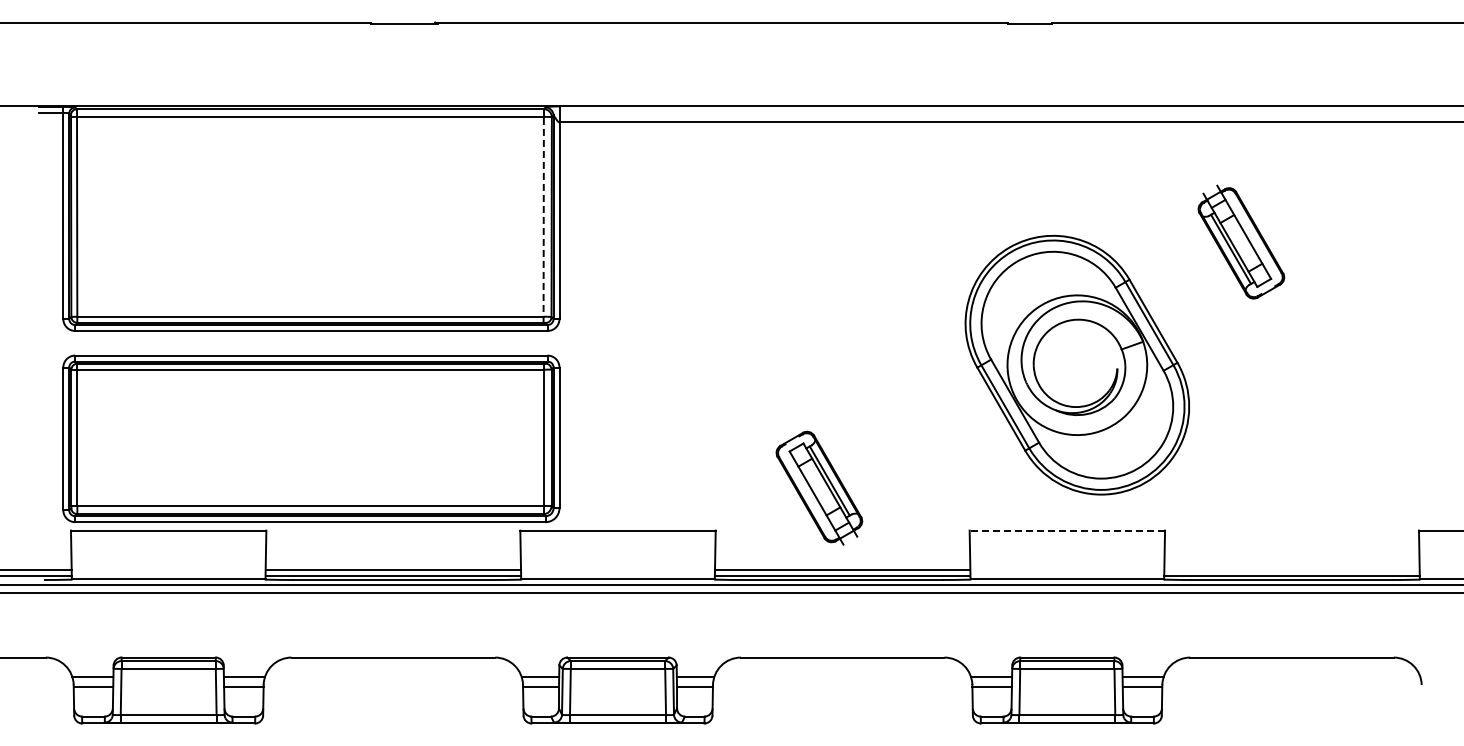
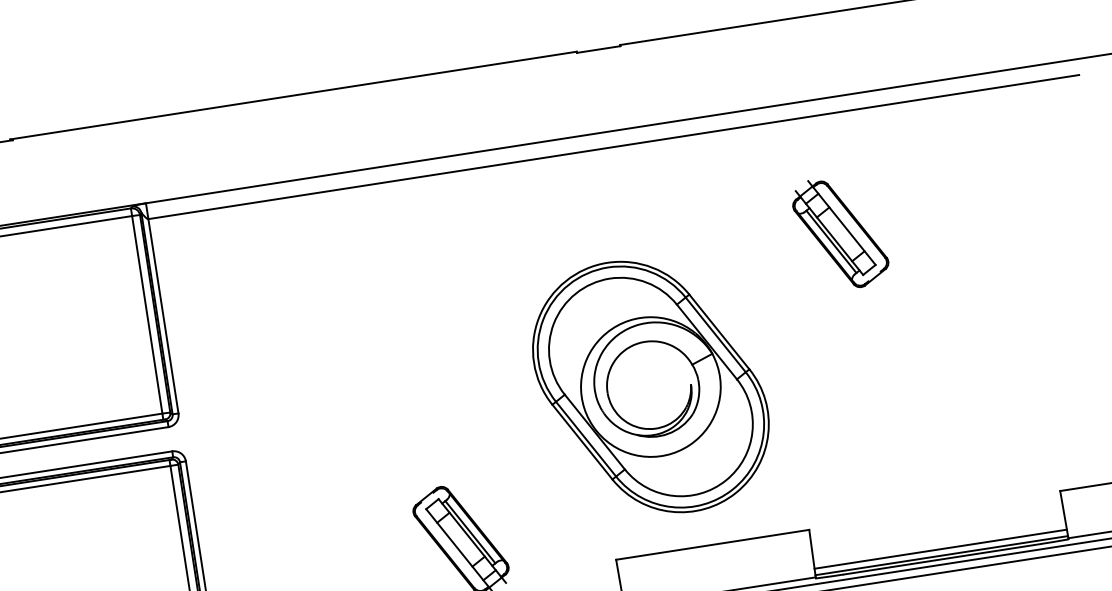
line: (543, 219) -> (147, 317), dashed -> solid
part: (1077, 364) -> (650, 386), moved
line: (1067, 530) -> (712, 544), dashed -> solid
line: (1291, 569) -> (940, 548), added

